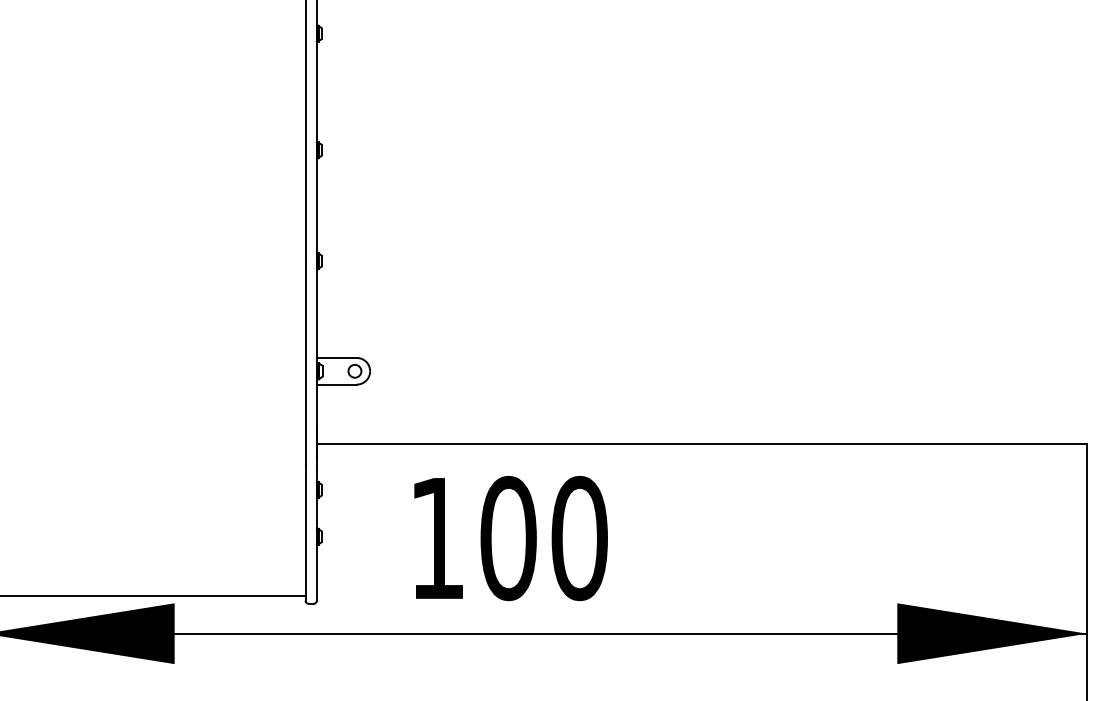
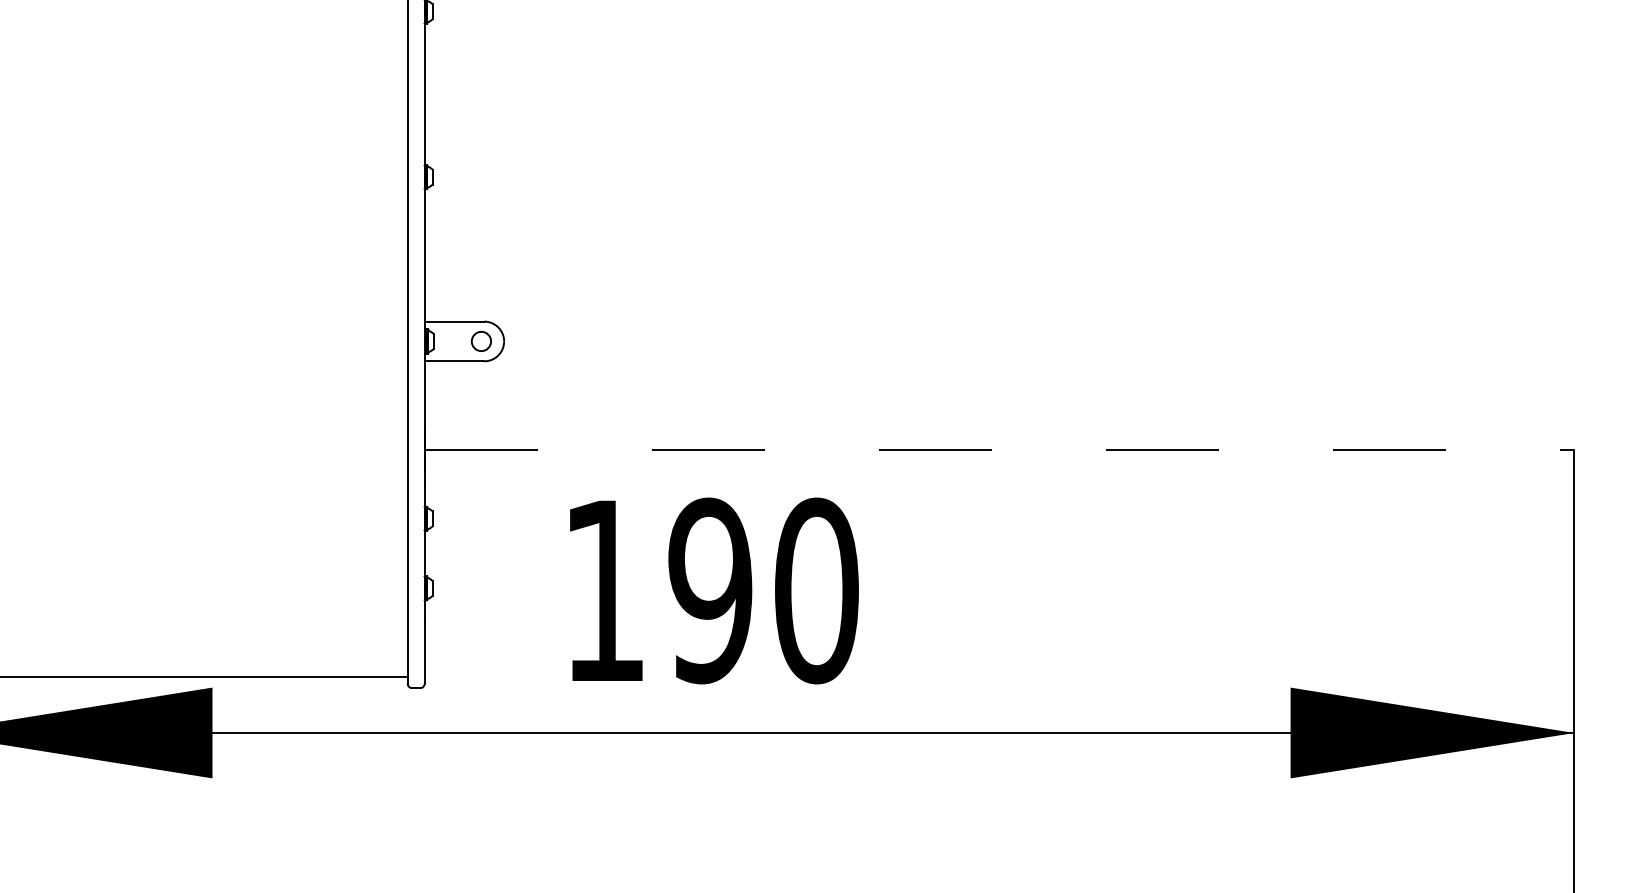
line: (702, 444) -> (999, 450), solid -> dashed
text: (508, 538) -> (710, 590), 100 -> 190

